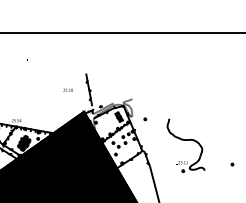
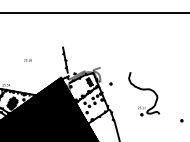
part: (67, 89) -> (27, 59), moved
part: (185, 145) -> (143, 93), moved

